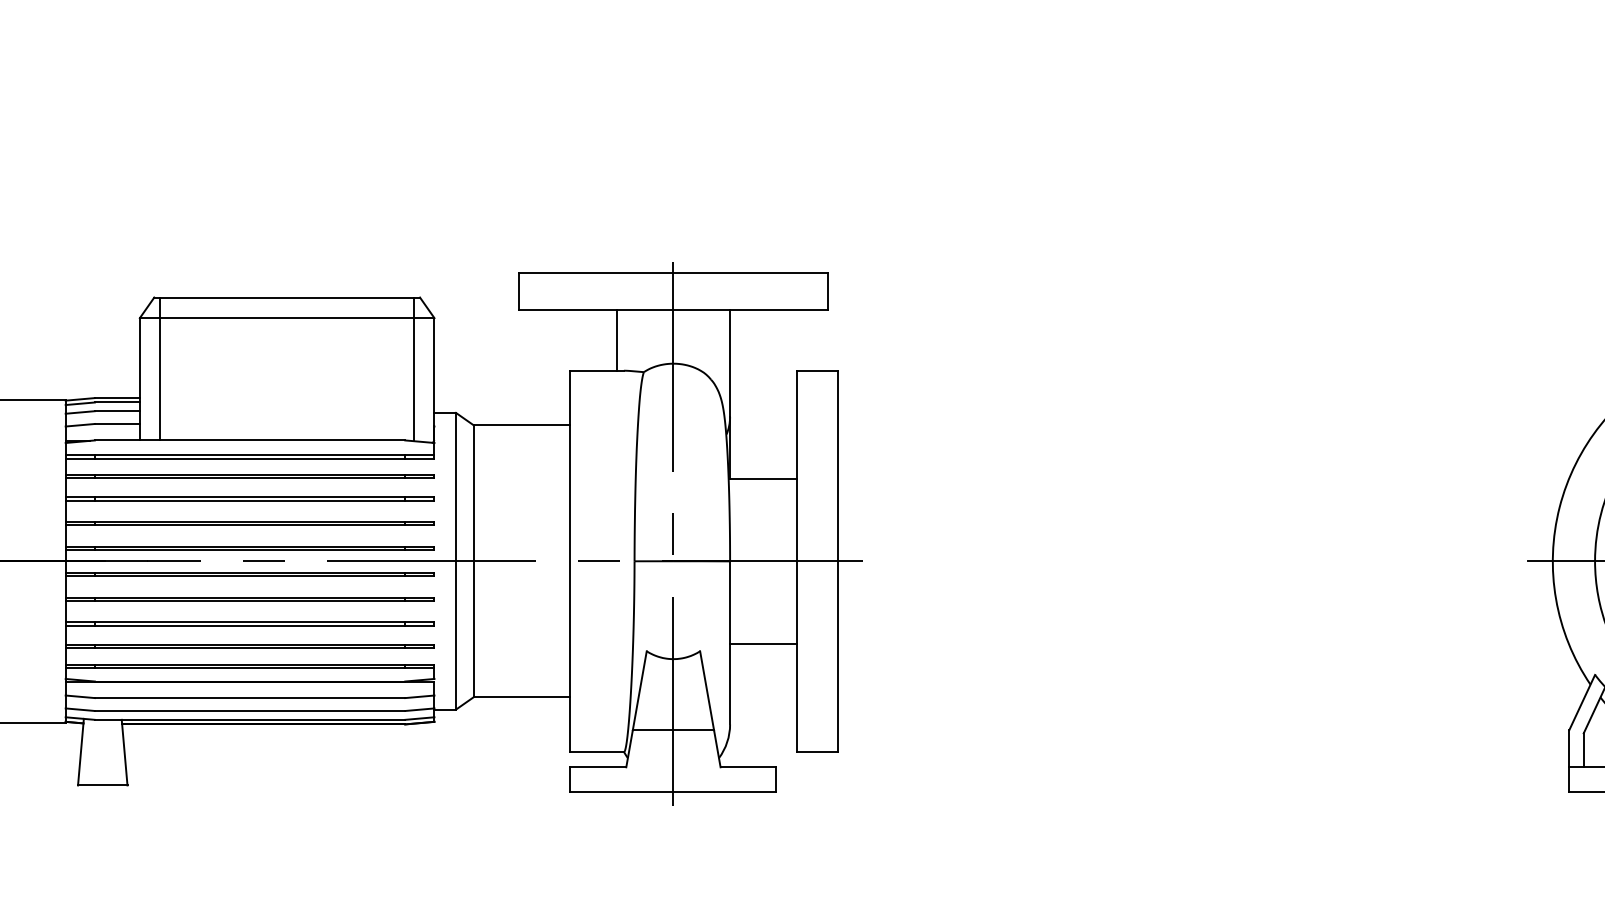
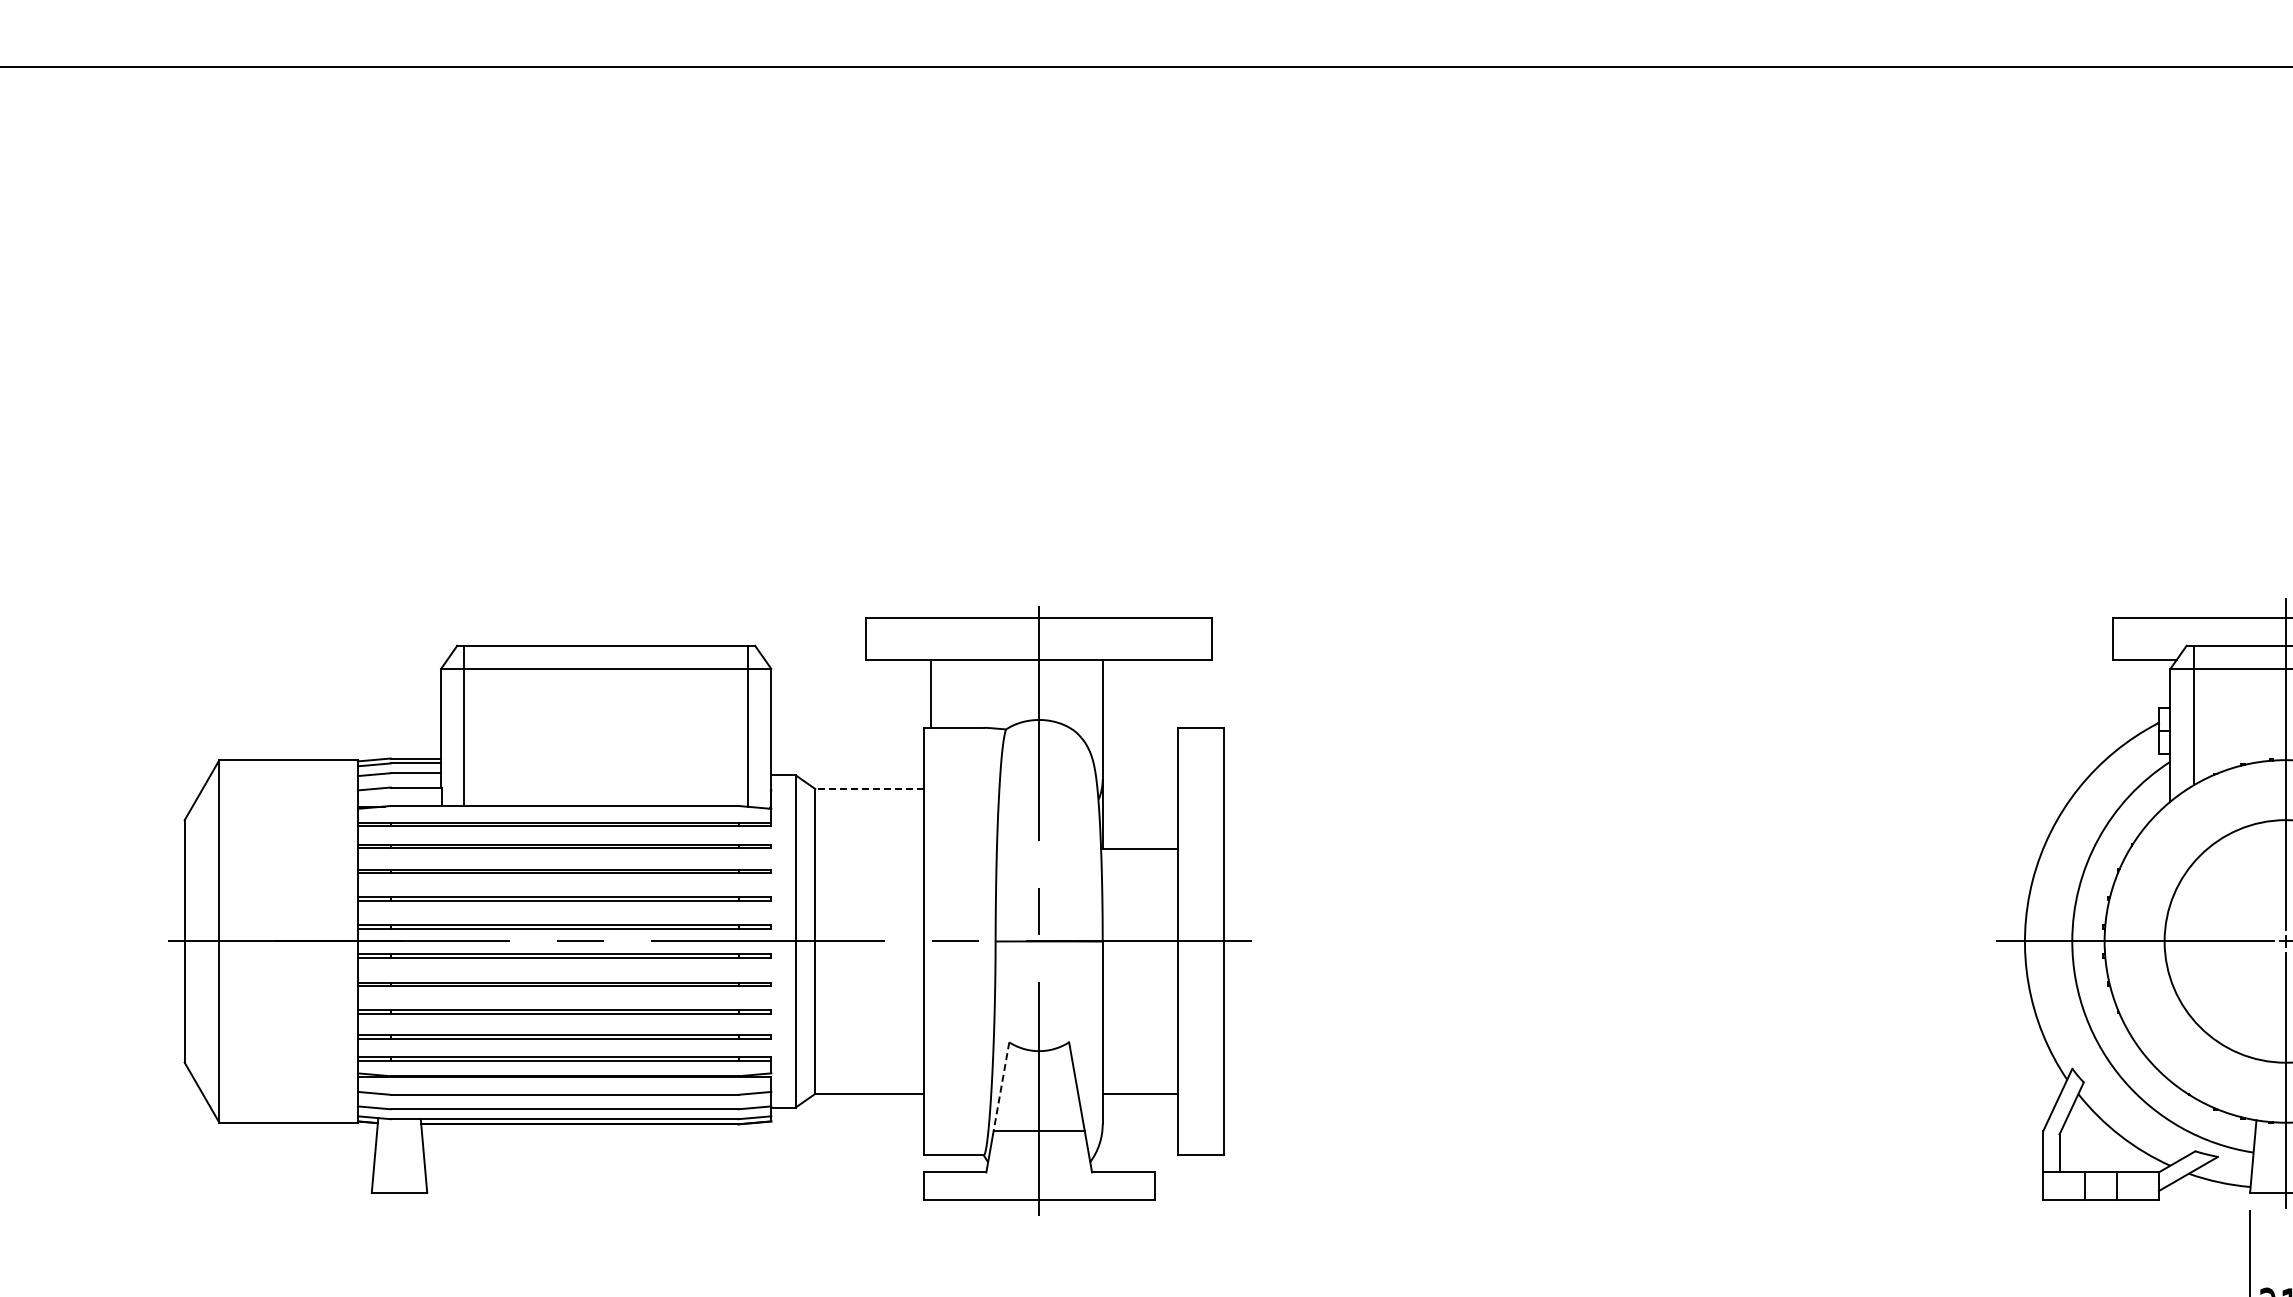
line: (616, 340) -> (930, 693), moved
line: (522, 425) -> (869, 789), solid -> dashed
line: (762, 643) -> (1139, 1093), moved
line: (639, 690) -> (1001, 1086), solid -> dashed

